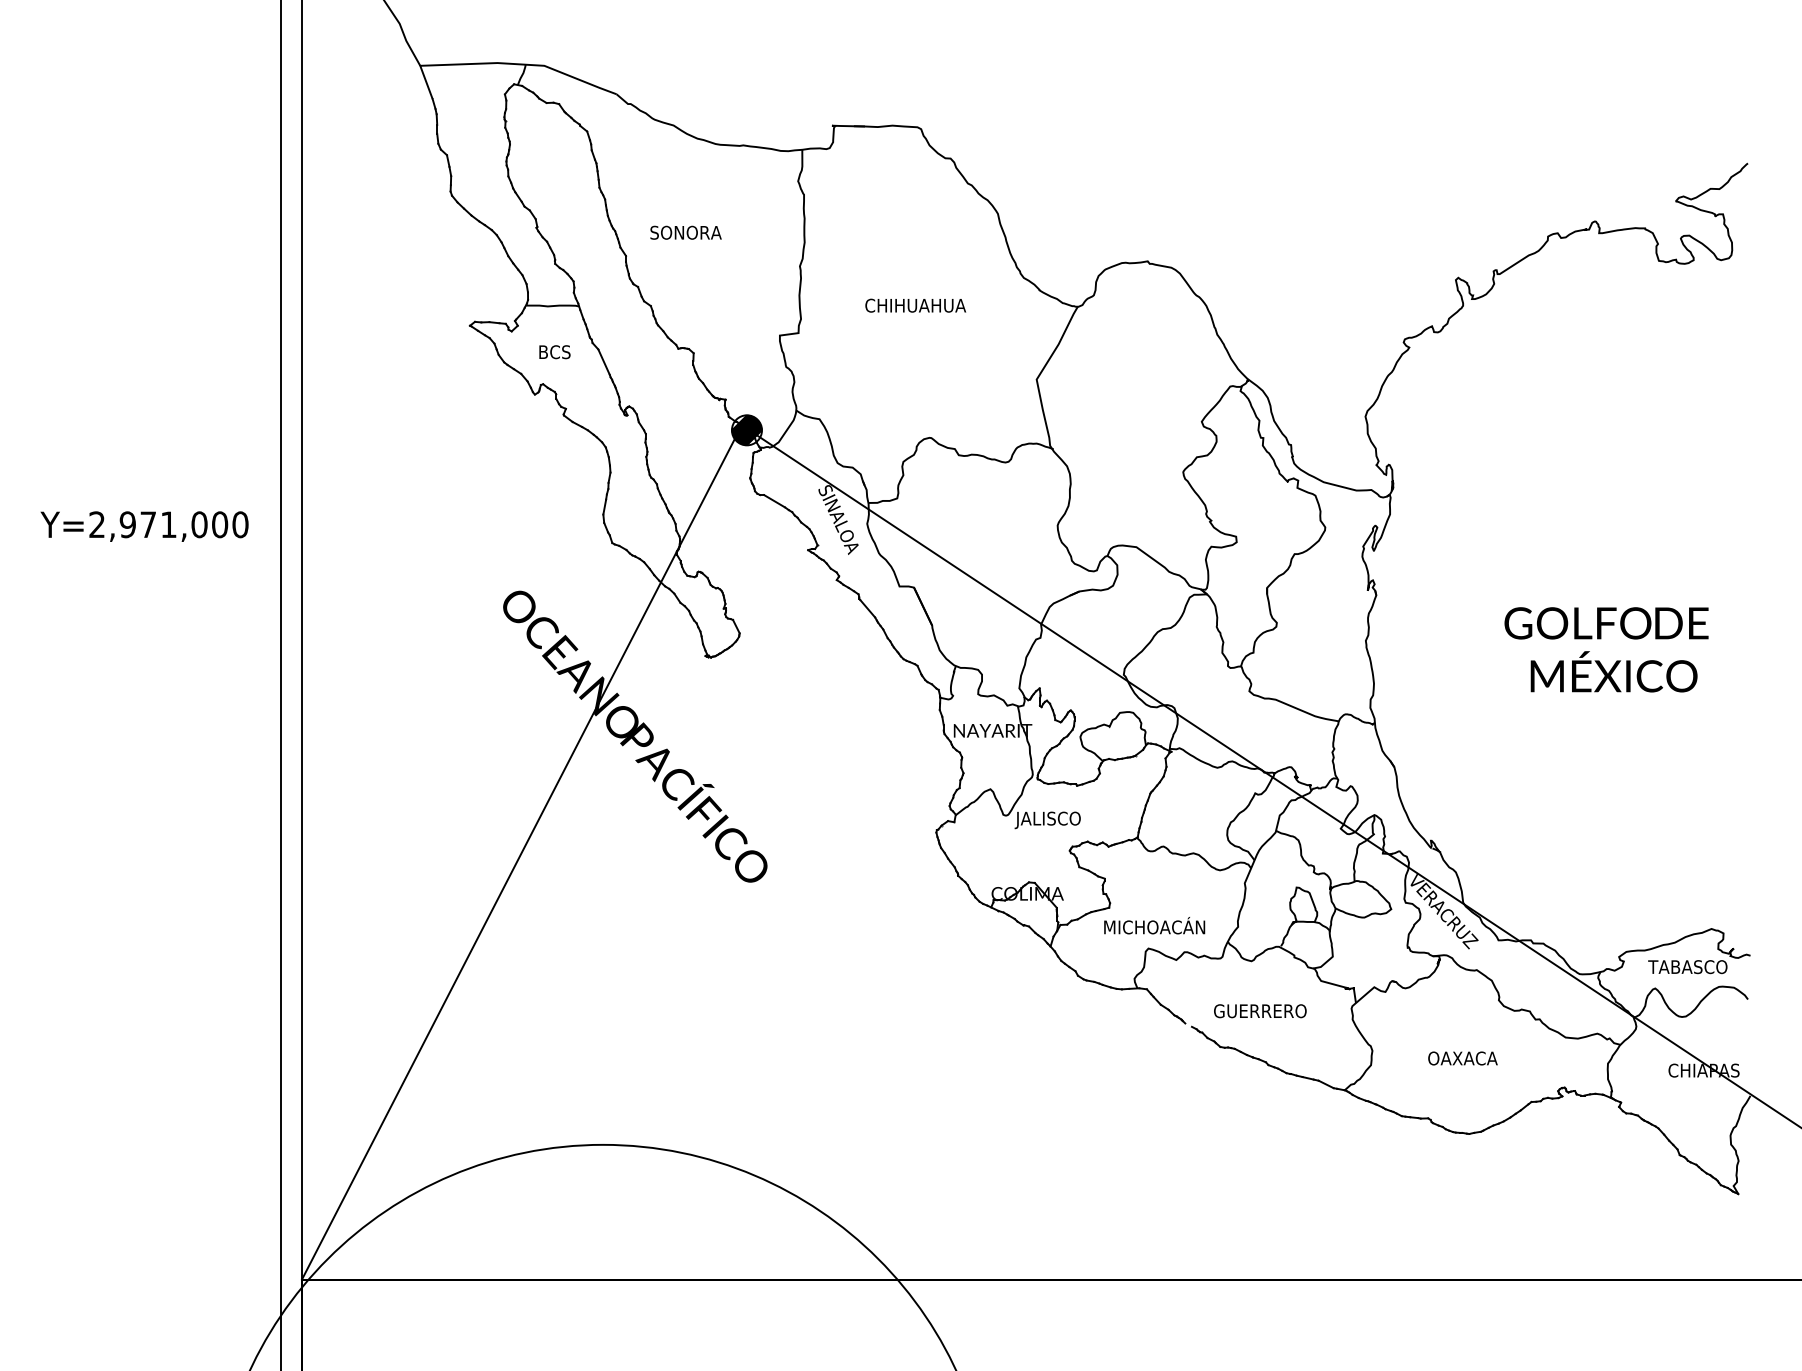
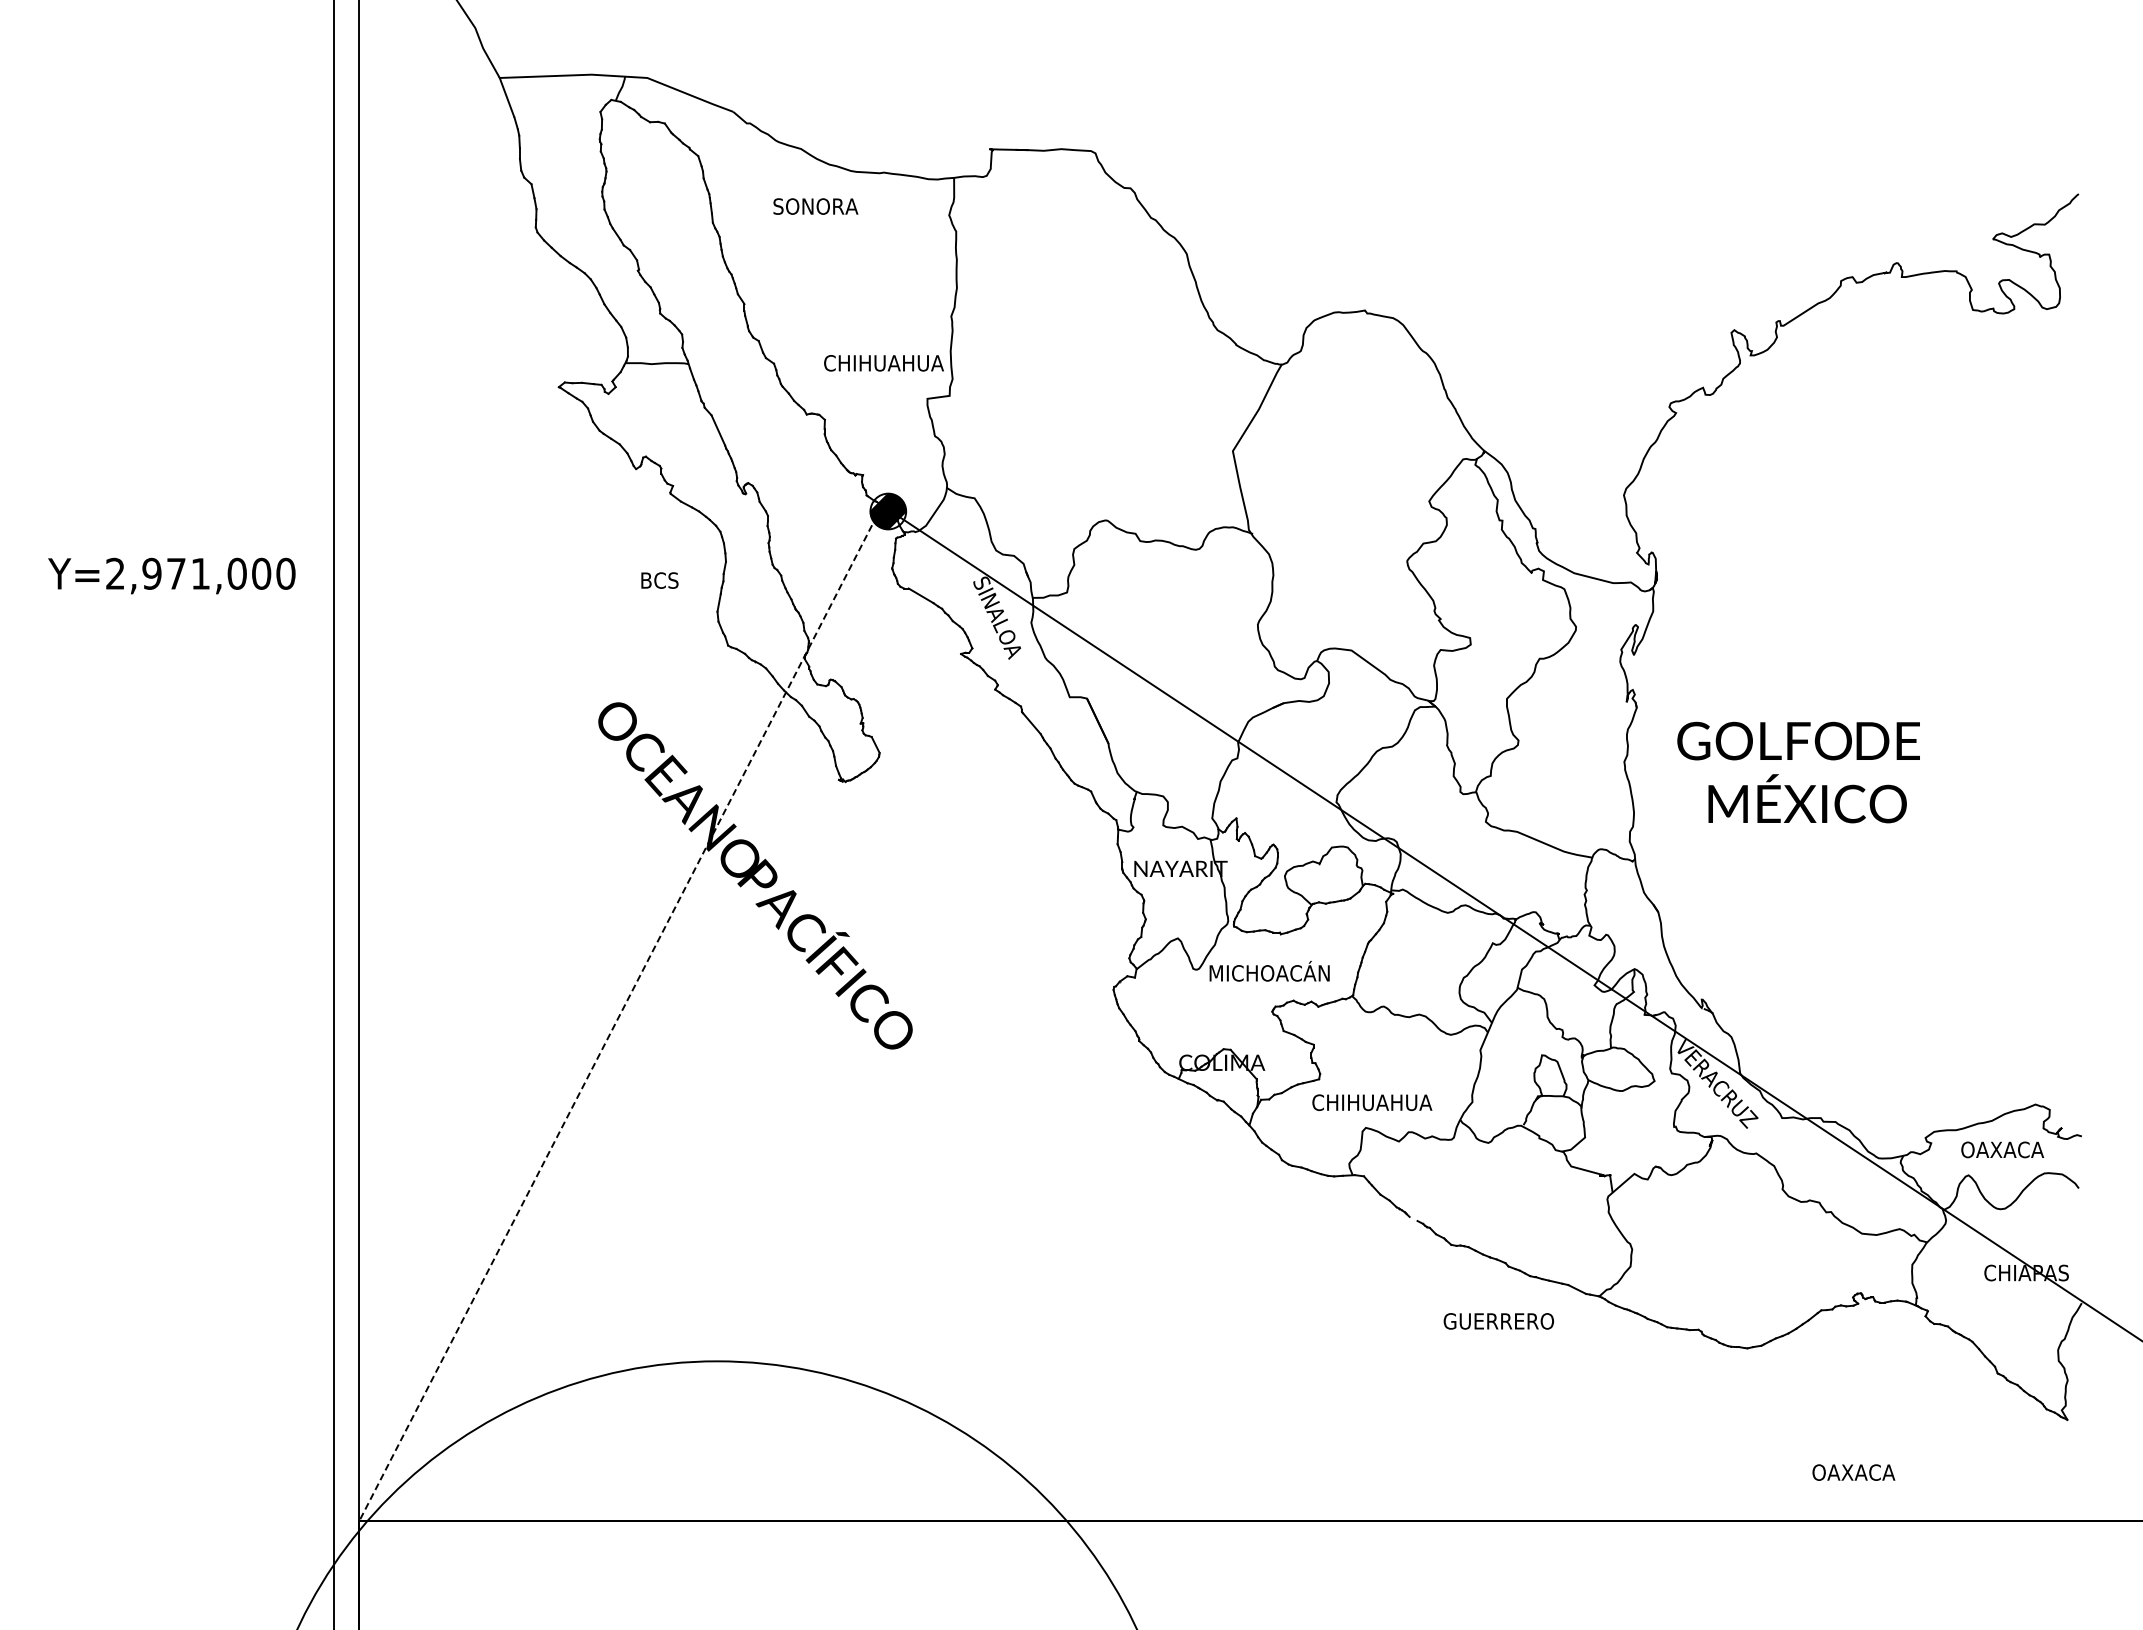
text: (685, 232) -> (815, 206), moved
text: (915, 305) -> (883, 363), moved
text: (554, 352) -> (659, 580), moved
text: (144, 526) -> (171, 575), moved
text: (1606, 649) -> (1798, 772), moved
text: (1065, 817) -> (1267, 972), JALISCO -> MICHOACÁN
line: (521, 853) -> (620, 1014), solid -> dashed
text: (1154, 925) -> (1372, 1100), MICHOACÁN -> CHIHUAHUA
text: (1687, 966) -> (2007, 1149), TABASCO -> OAXACA
text: (1260, 1011) -> (1498, 1321), moved
text: (1462, 1058) -> (1853, 1472), moved

